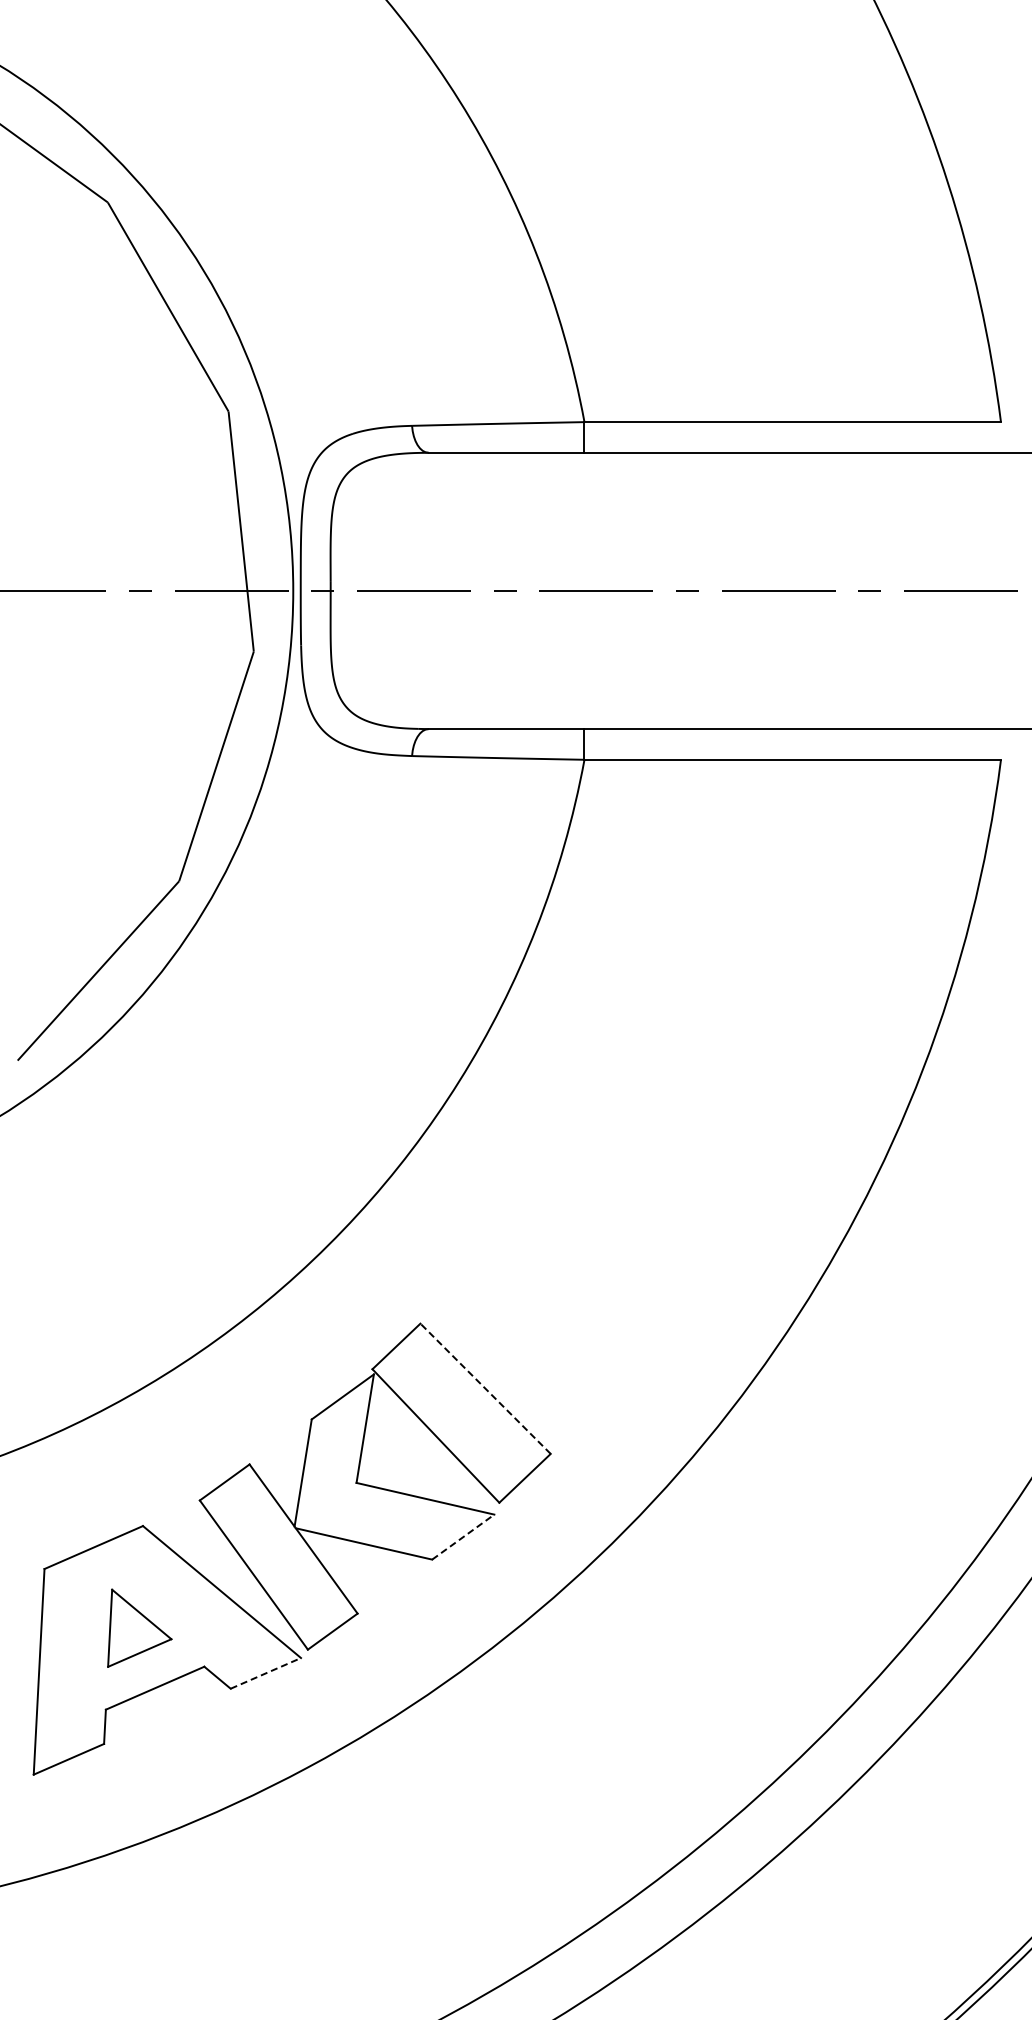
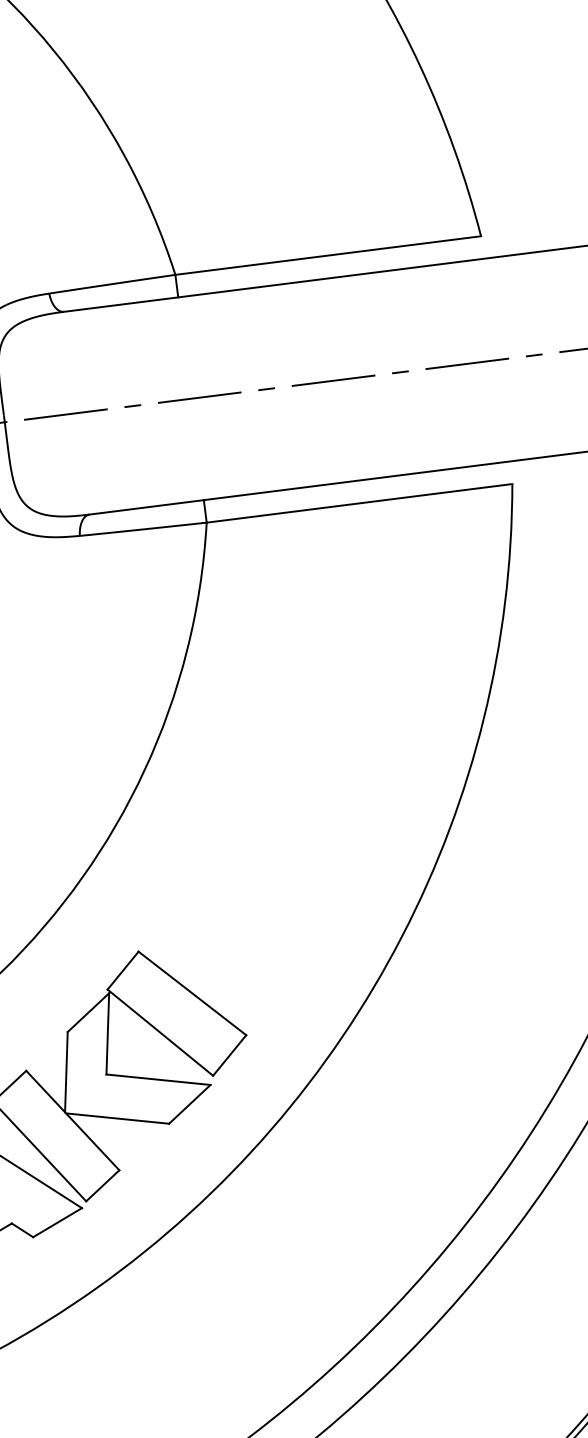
line: (485, 1388) -> (192, 993), dashed -> solid
line: (463, 1536) -> (189, 1103), dashed -> solid
line: (266, 1673) -> (58, 1222), dashed -> solid

